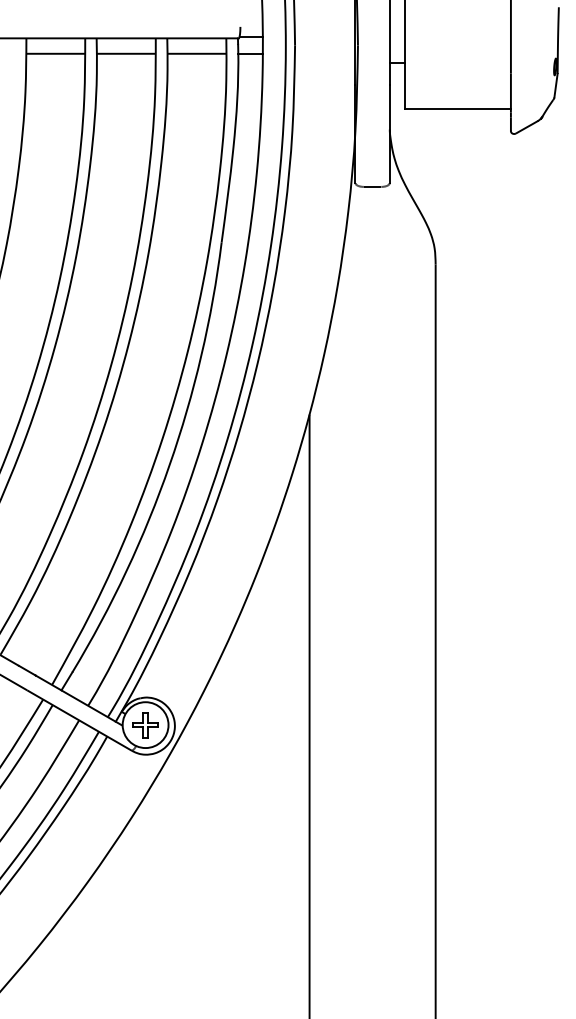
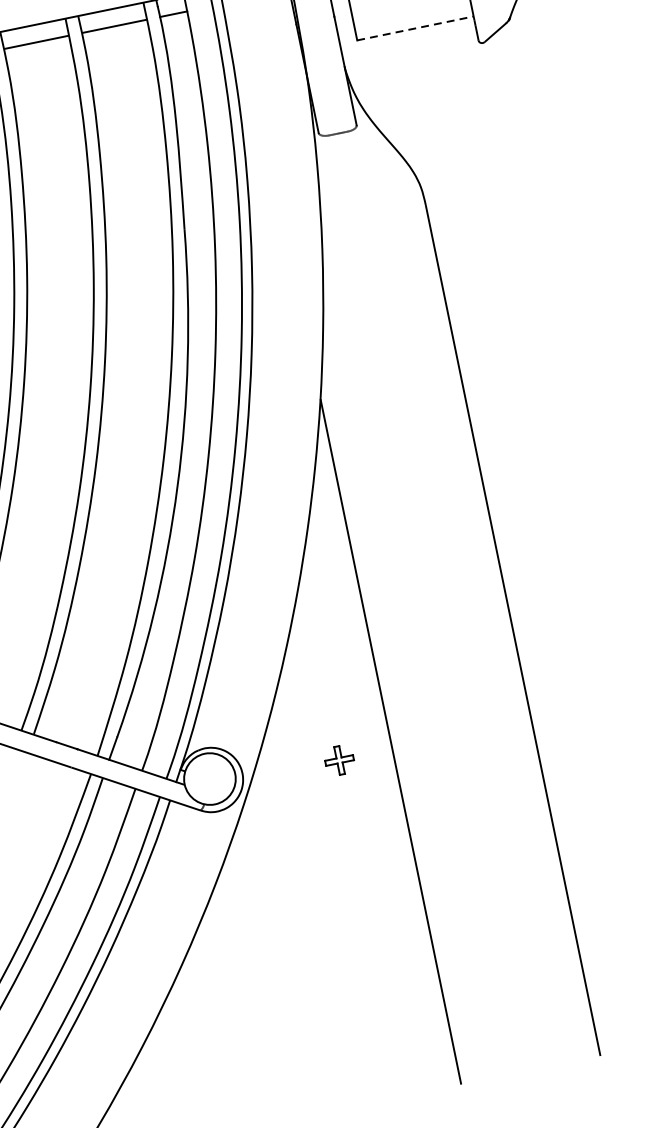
line: (458, 109) -> (415, 28), solid -> dashed
part: (145, 725) -> (339, 760), moved

